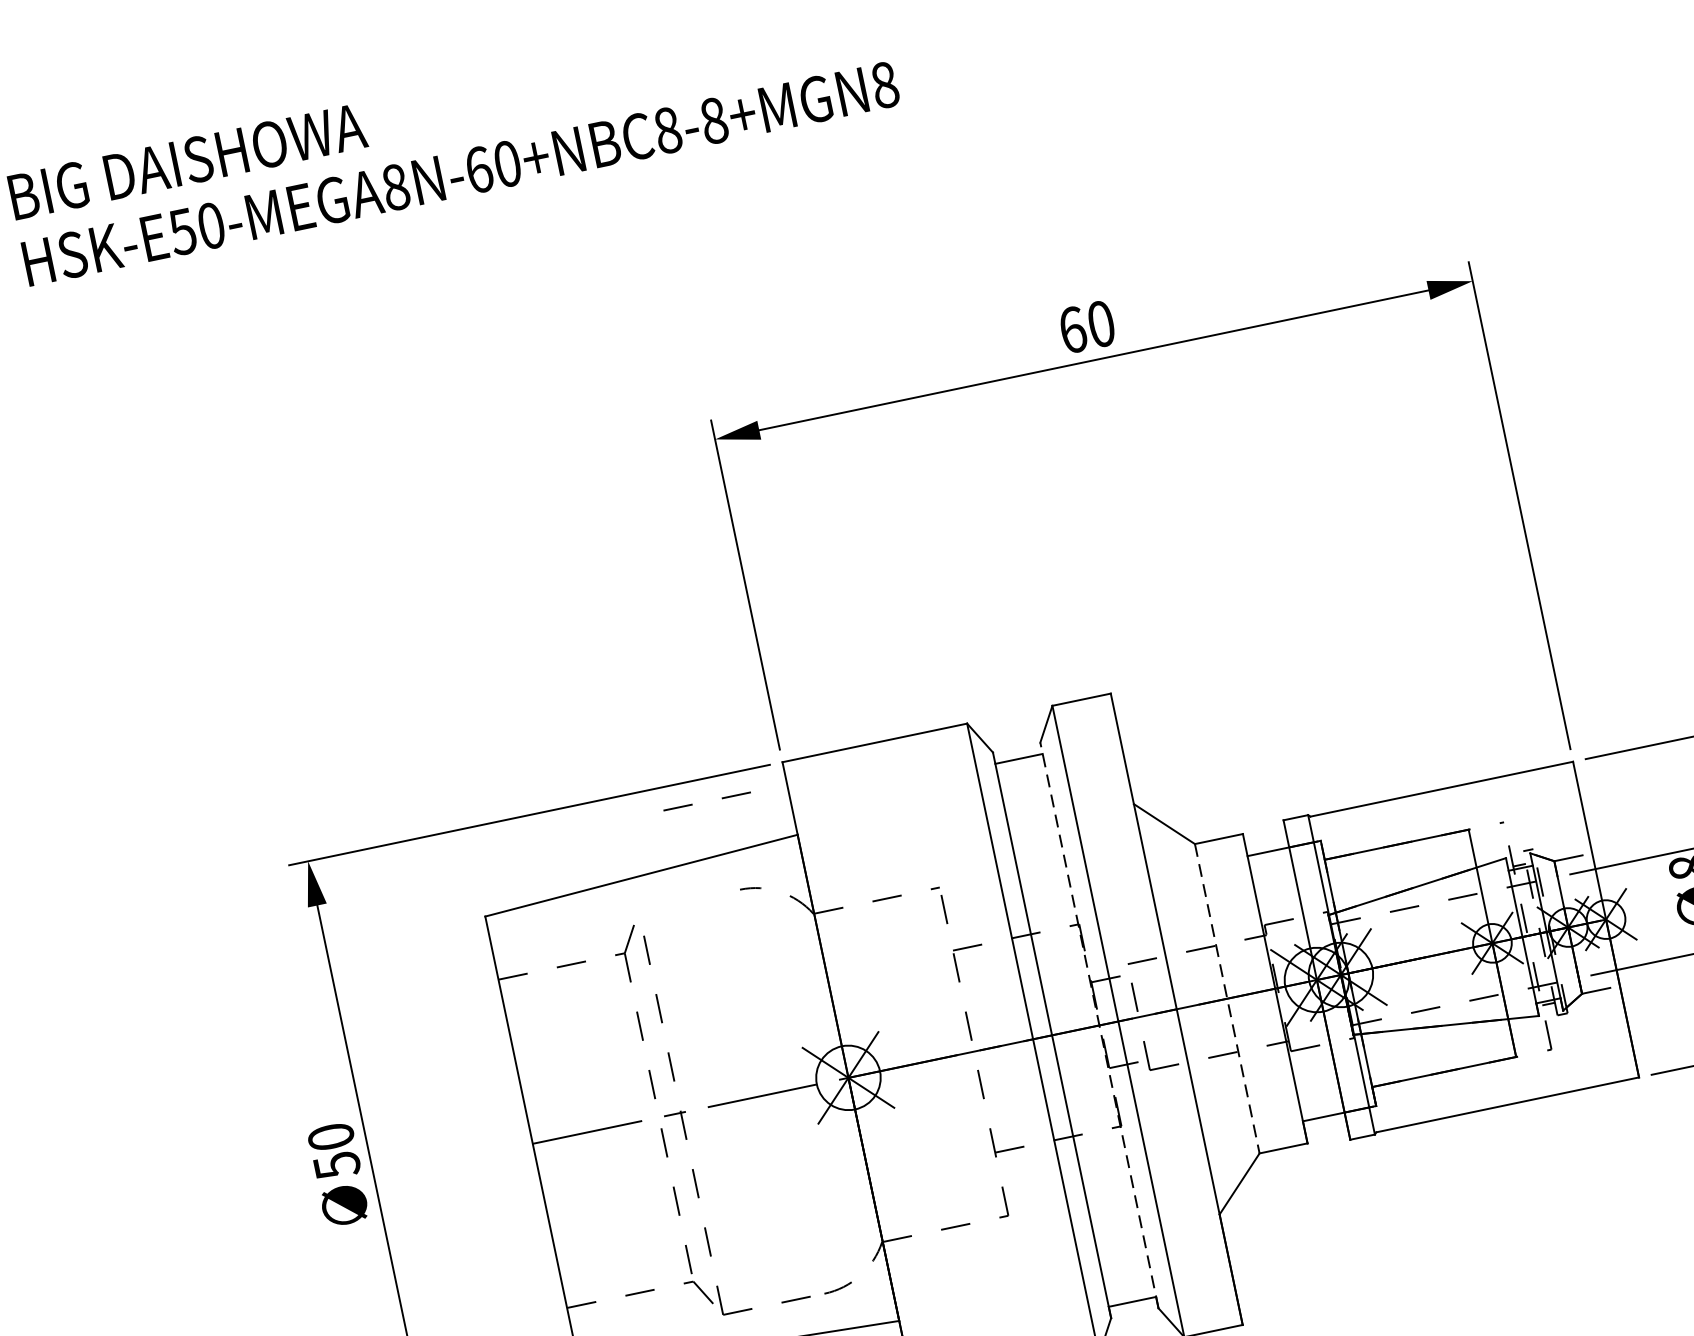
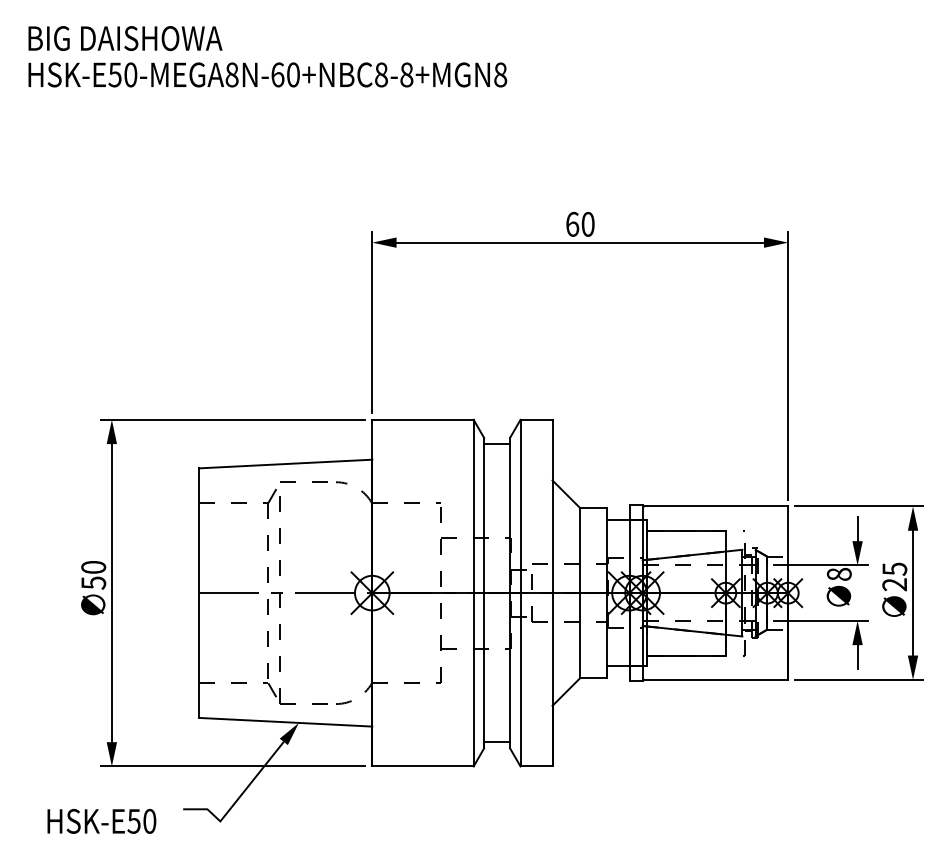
line: (690, 803) -> (295, 481), moved
line: (1227, 999) -> (580, 593), dashed -> solid
line: (1099, 1024) -> (510, 592), dashed -> solid

